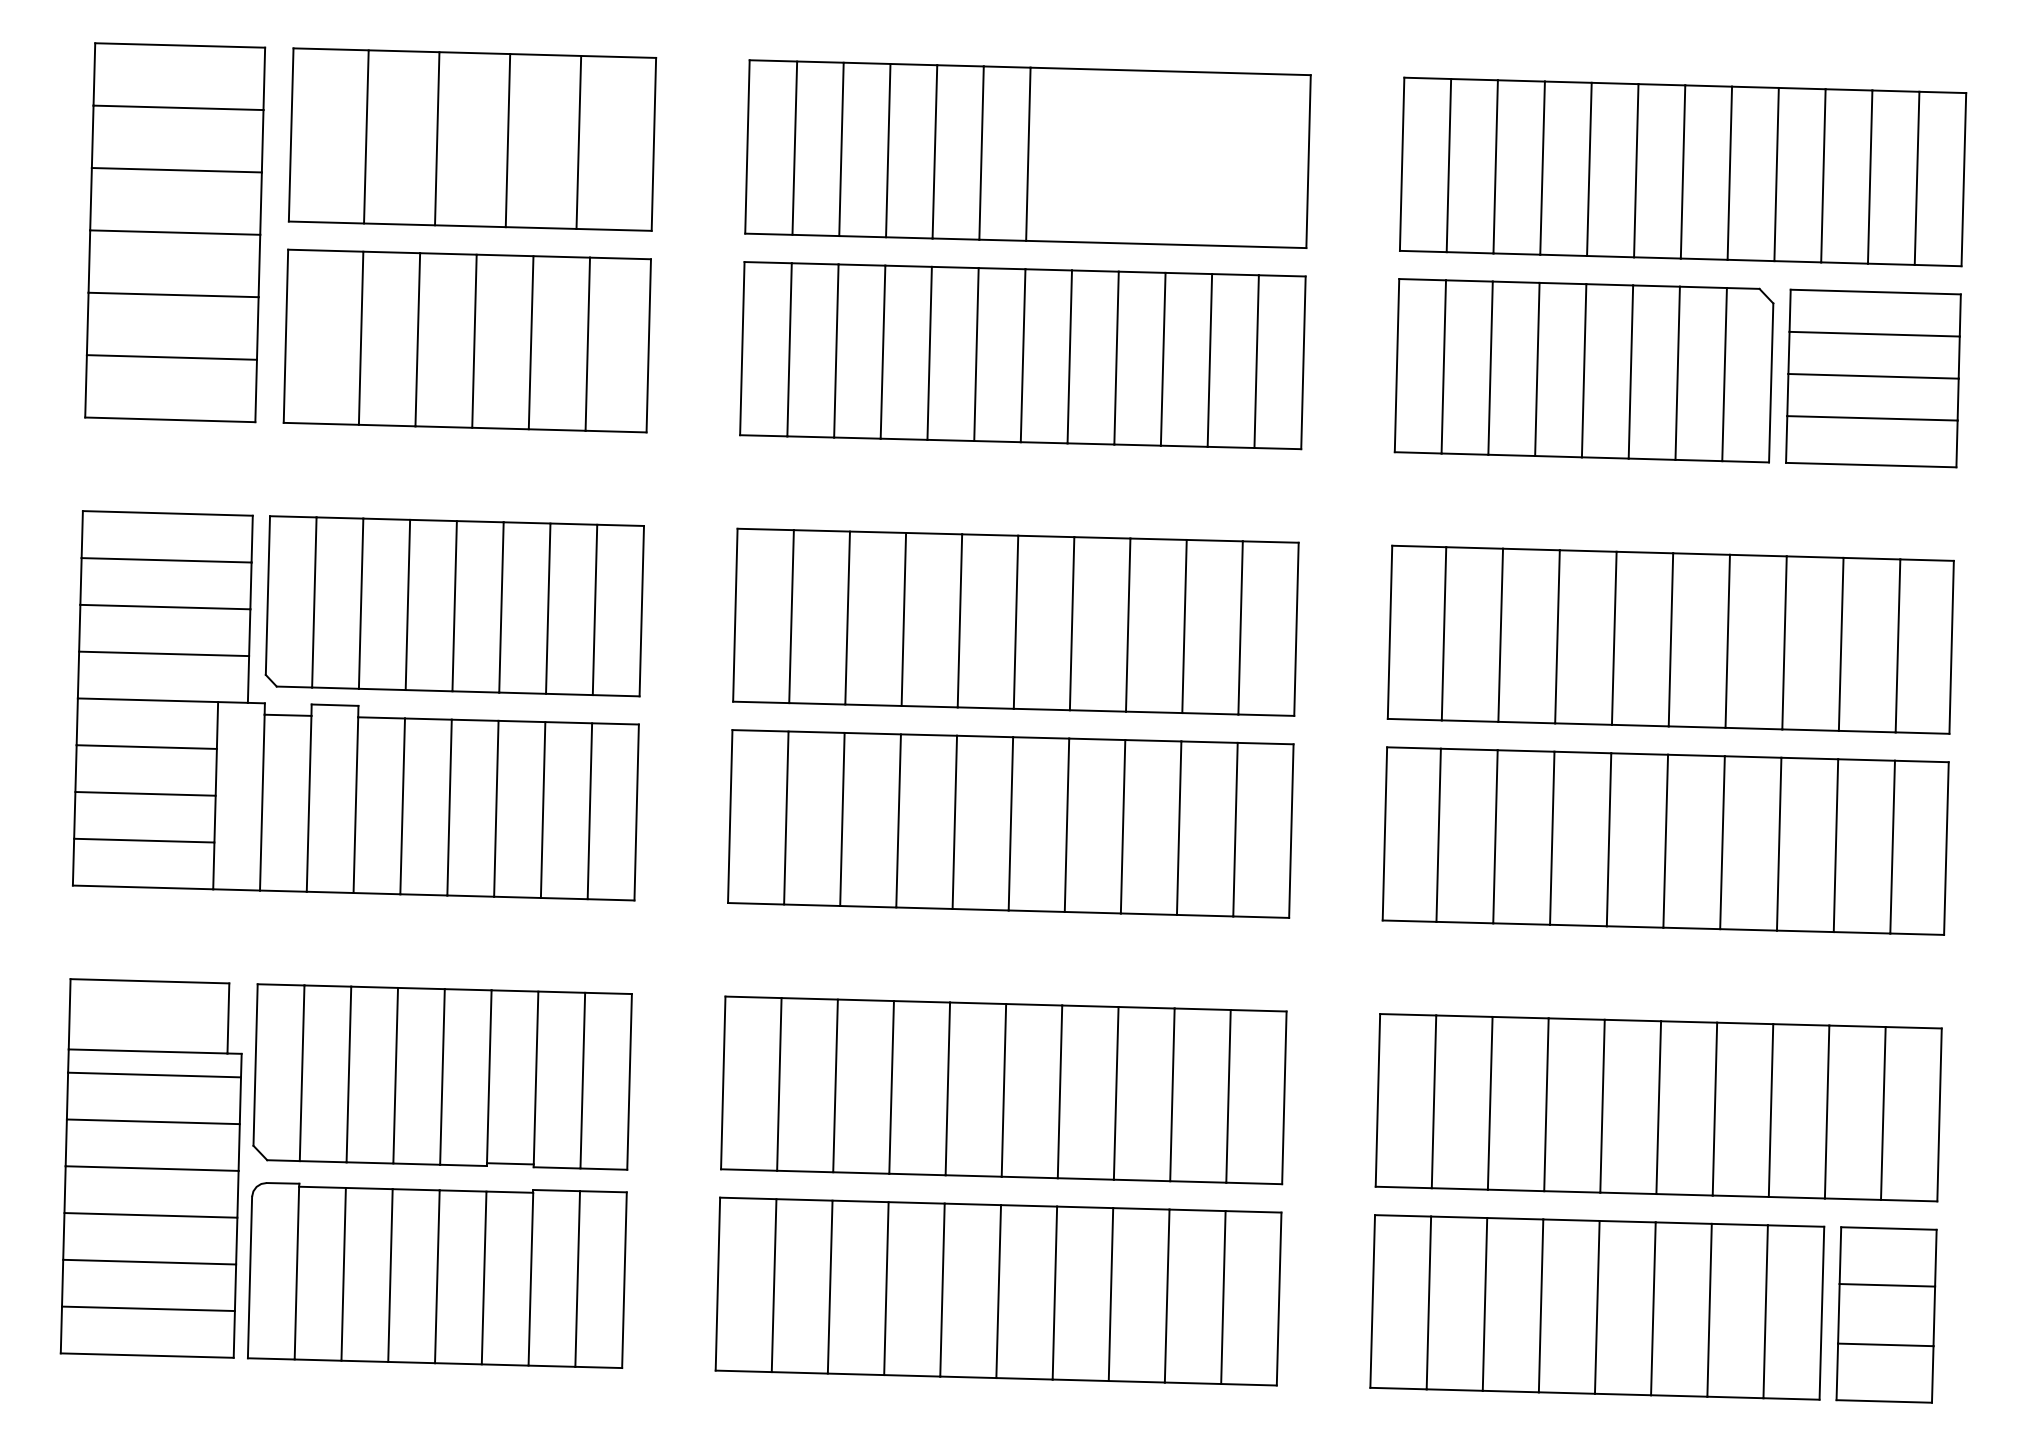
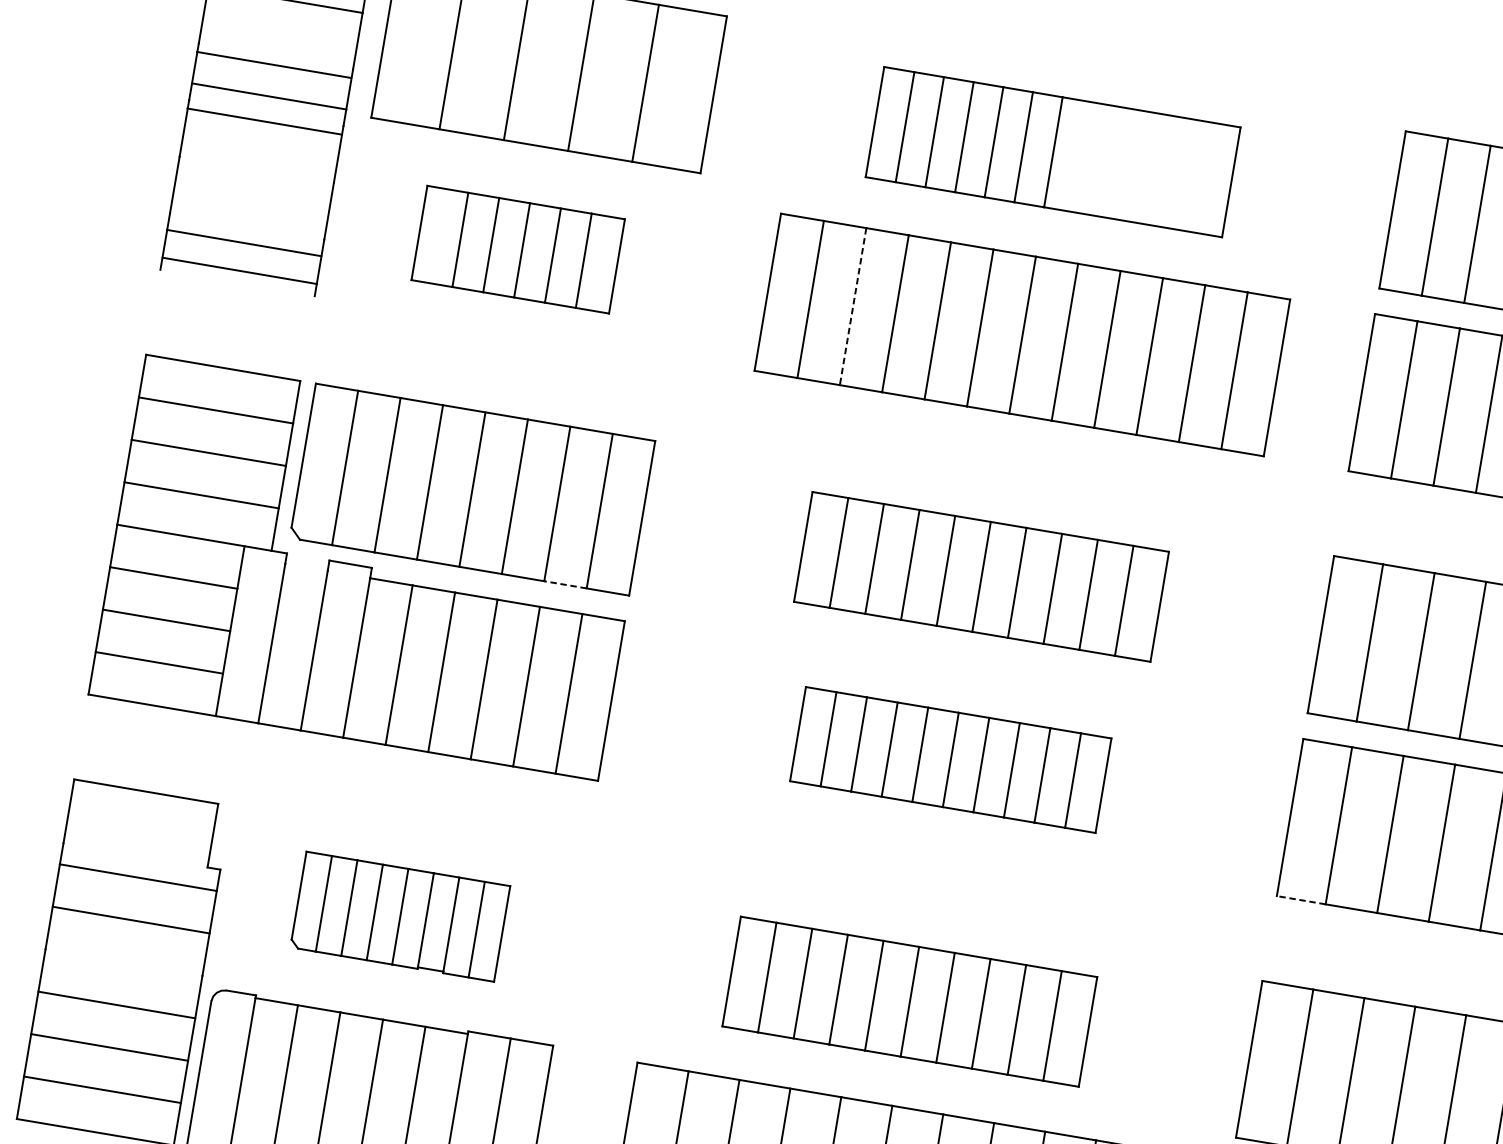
part: (1027, 153) -> (1052, 151), size x0.7
line: (176, 170) -> (268, 96), moved
line: (175, 232) -> (274, 64), moved
line: (173, 294) -> (264, 121), moved
part: (466, 340) -> (517, 249), size x0.6
line: (836, 351) -> (853, 307), solid -> dashed
line: (171, 357) -> (239, 270), moved
line: (170, 419) -> (244, 242), moved
part: (1015, 621) -> (981, 576), size x0.7
line: (568, 694) -> (564, 584), solid -> dashed
line: (287, 714) -> (306, 566), removed
part: (1010, 823) -> (950, 759), size x0.6
line: (1409, 921) -> (1301, 900), solid -> dashed
line: (147, 1051) -> (134, 855), removed
part: (442, 1076) -> (400, 916), size x0.6
part: (1003, 1090) -> (909, 1001), size x0.7
line: (151, 1168) -> (123, 962), removed

